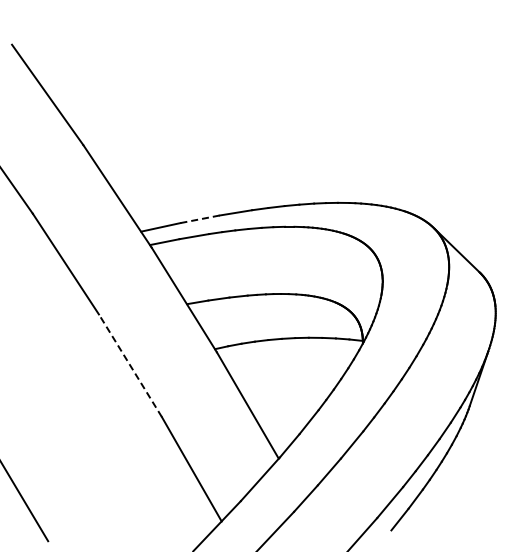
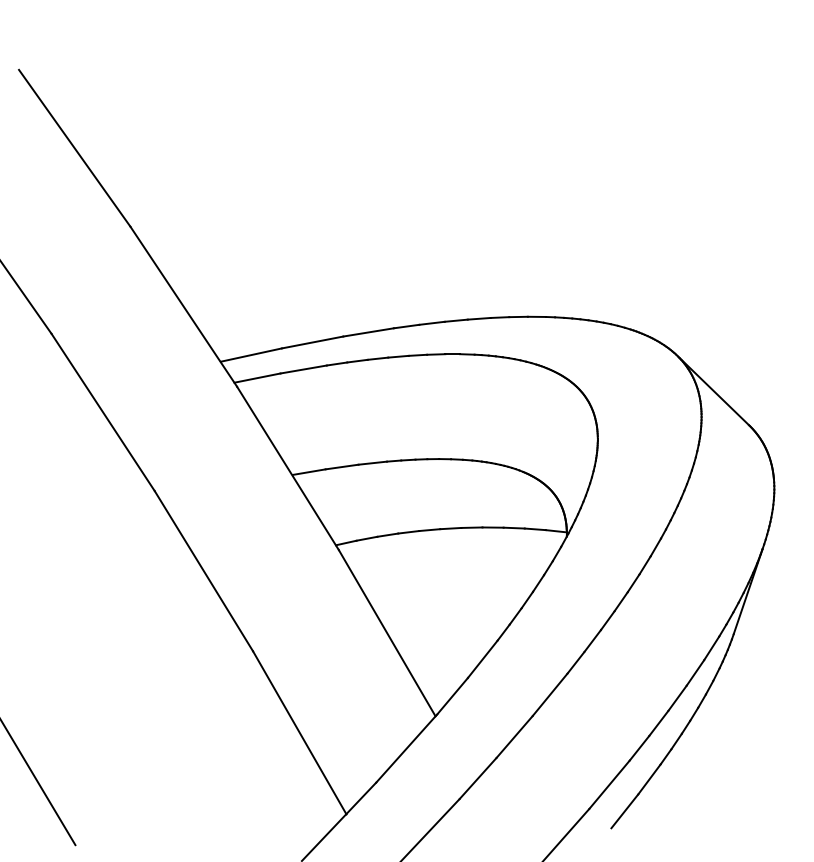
line: (199, 219) -> (311, 342), dashed -> solid
line: (130, 365) -> (204, 570), dashed -> solid

